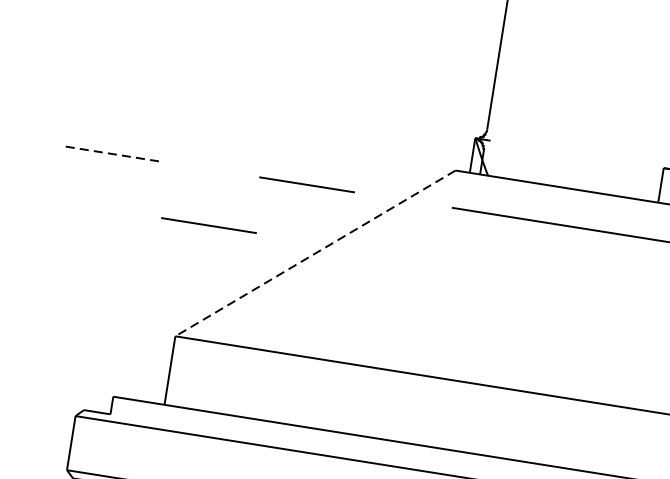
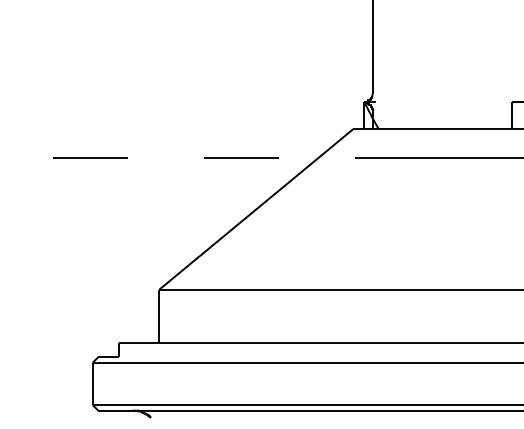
line: (114, 154) -> (90, 158), dashed -> solid
line: (208, 224) -> (171, 200), removed
line: (315, 253) -> (256, 209), dashed -> solid

